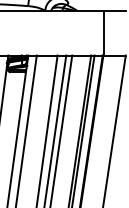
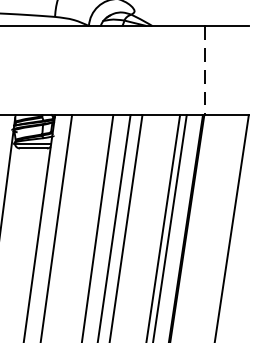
line: (103, 33) -> (204, 71), solid -> dashed

